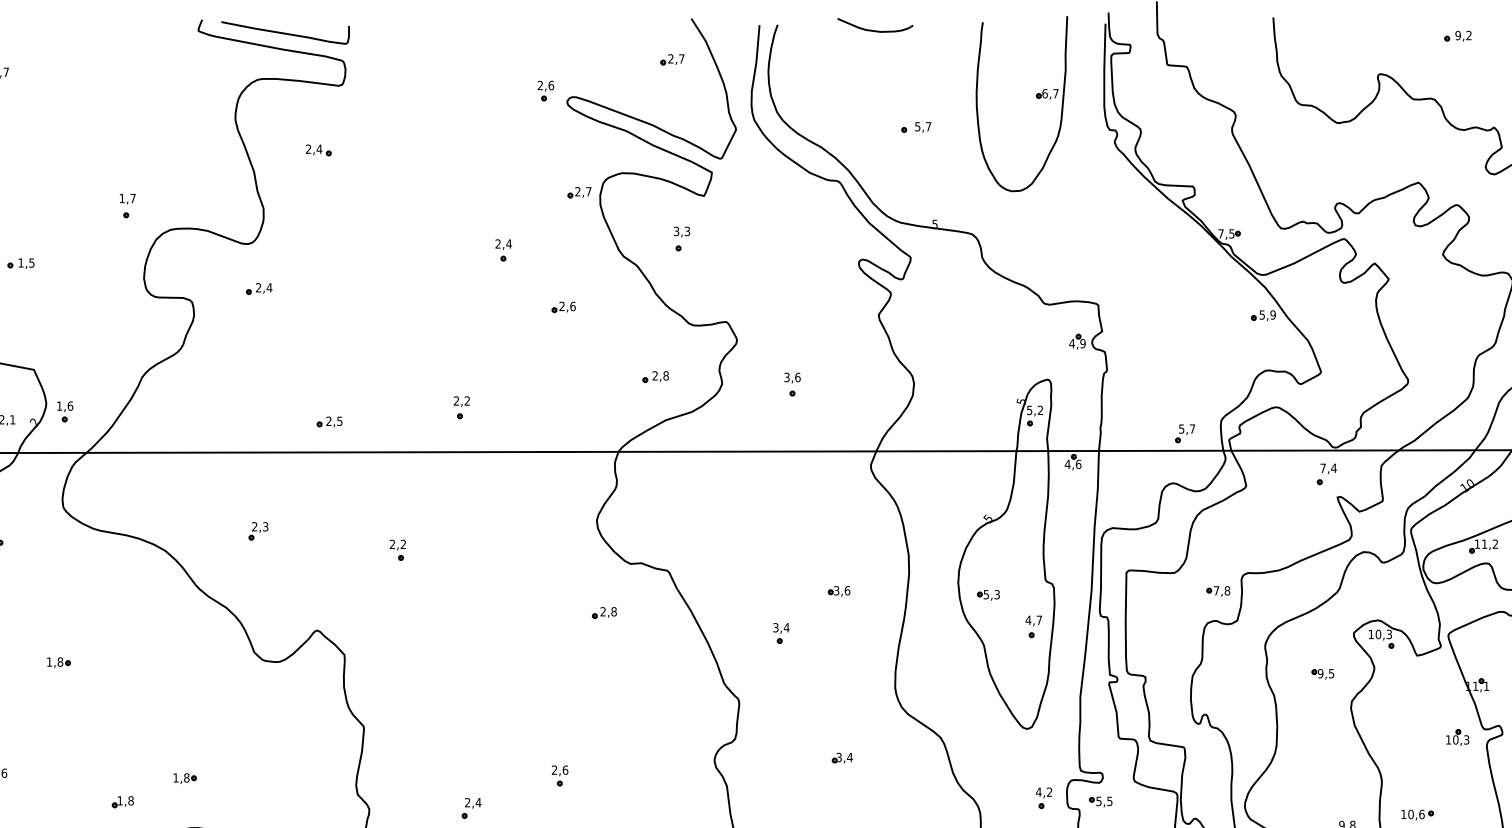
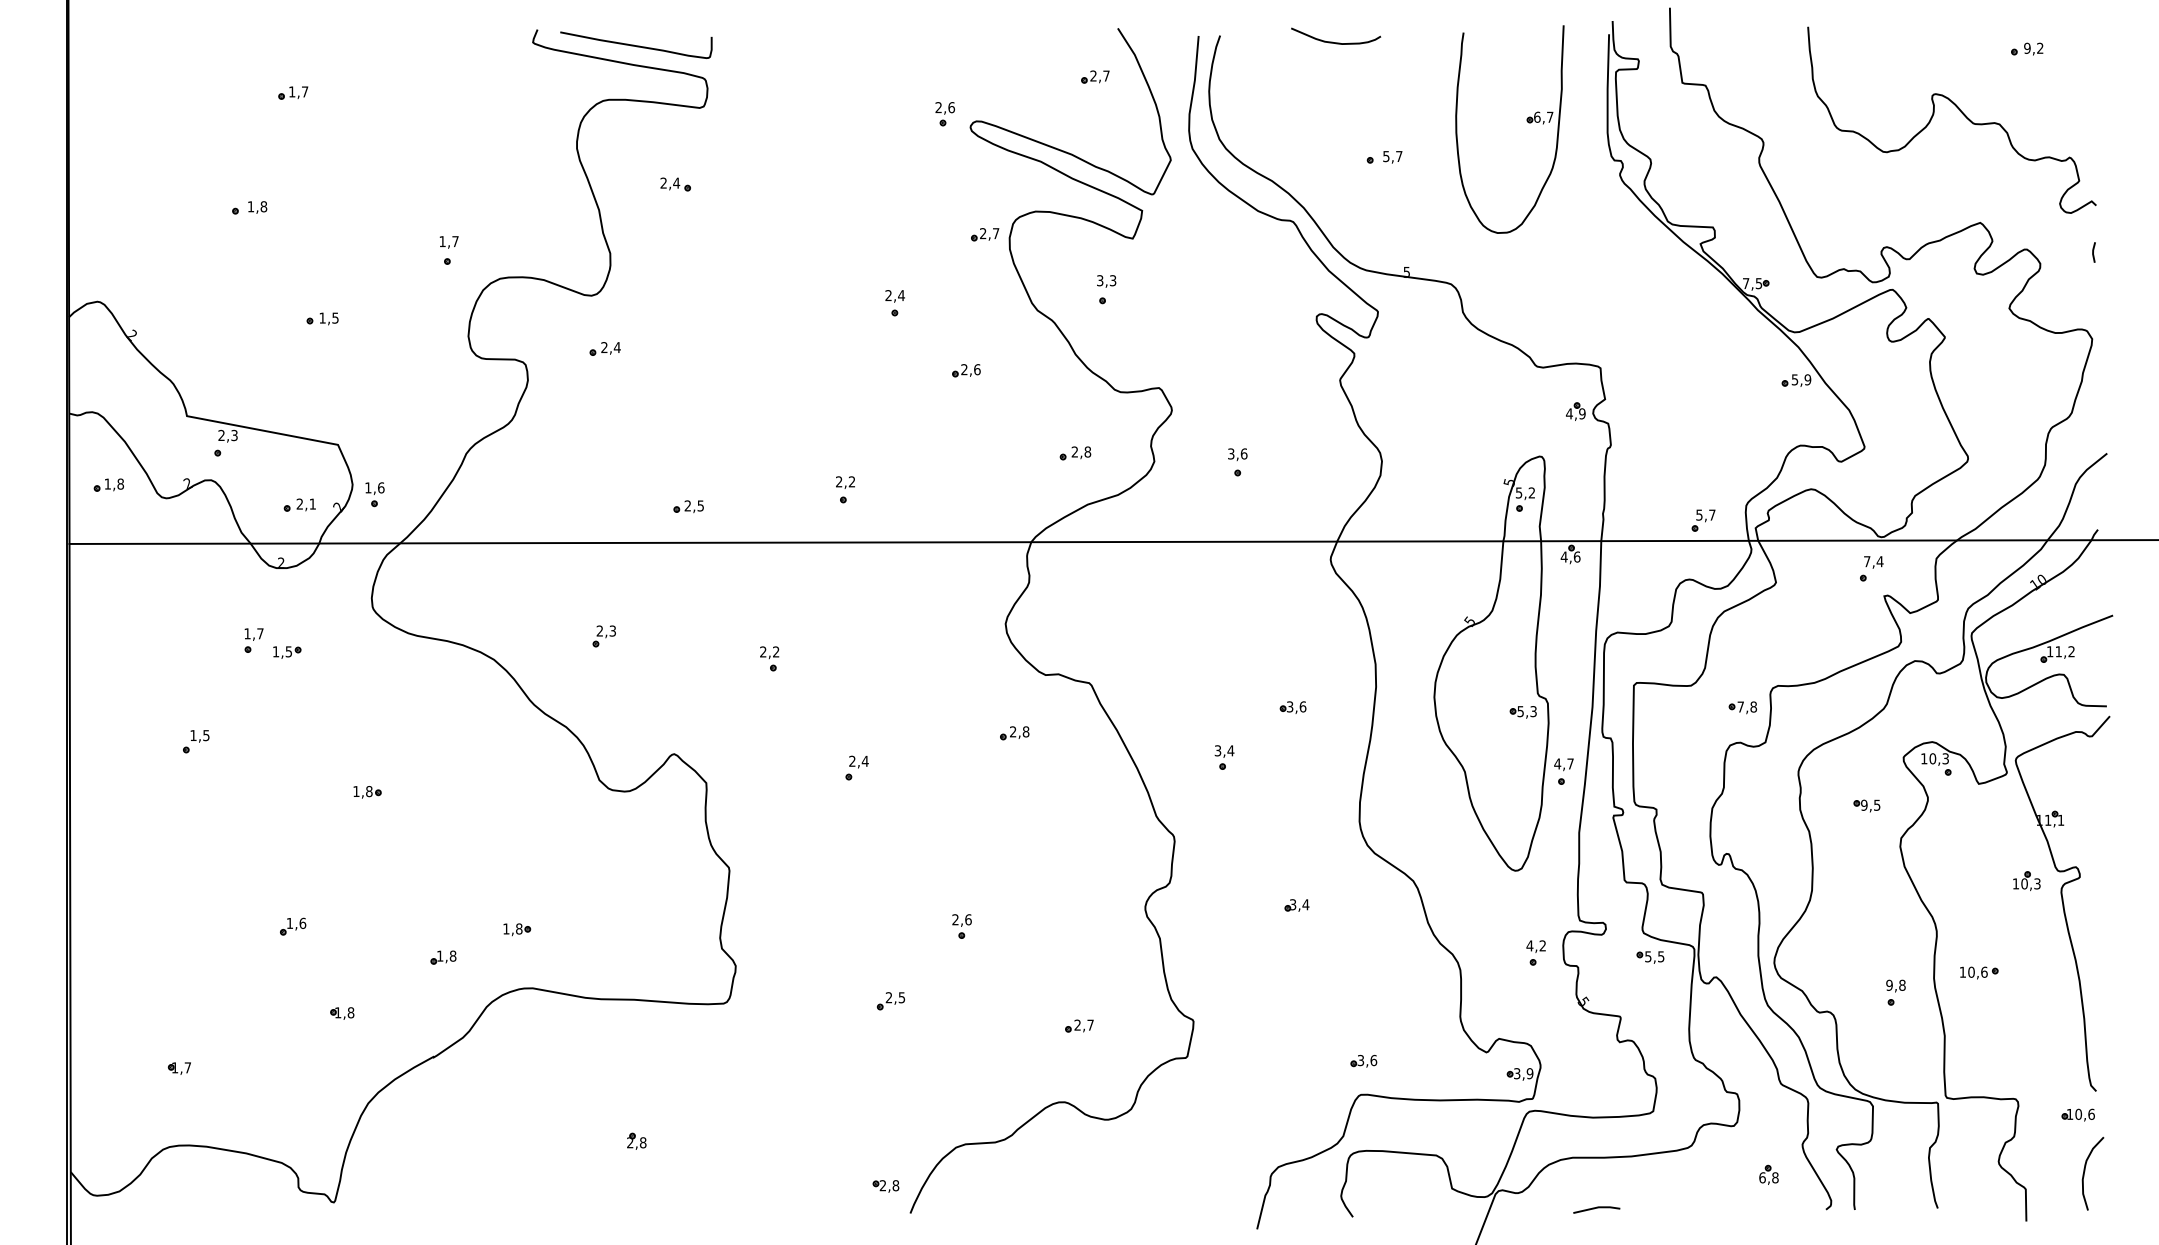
part: (987, 595) -> (1522, 712), moved
part: (1033, 626) -> (1563, 771), moved
part: (1100, 801) -> (1650, 957), moved
part: (471, 807) -> (856, 767), moved

